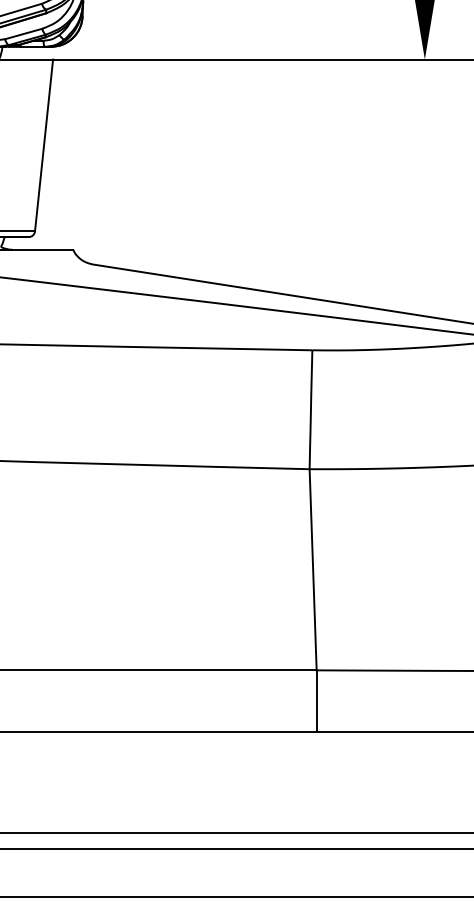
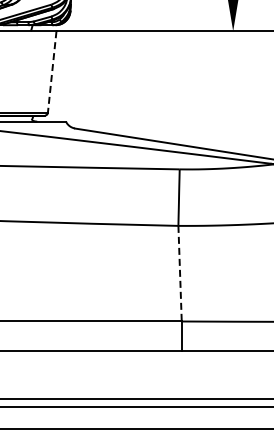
line: (44, 146) -> (52, 72), solid -> dashed
line: (314, 569) -> (180, 273), solid -> dashed

